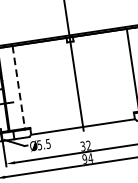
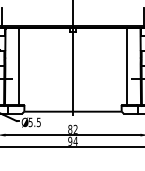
line: (18, 87) -> (19, 66), dashed -> solid
text: (83, 146) -> (70, 129), 32 -> 82

